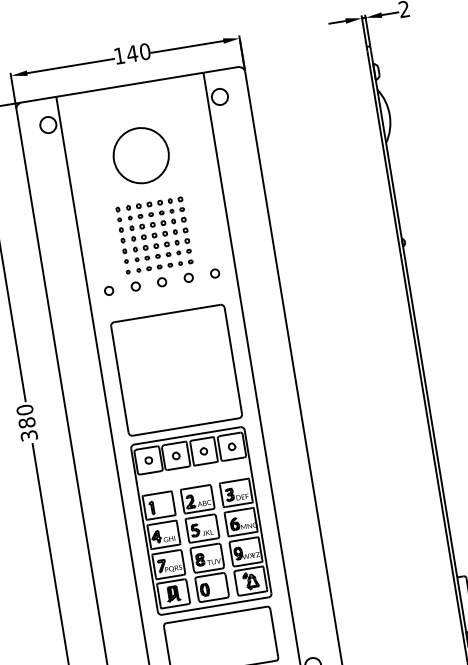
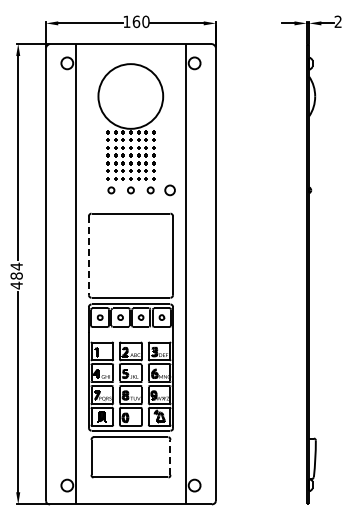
text: (132, 53) -> (136, 21), 140 -> 160
circle: (140, 155) -> (130, 96), size x1.6
circle: (215, 273) -> (170, 190), size x1.6
circle: (109, 291) -> (91, 190), removed
line: (119, 380) -> (88, 256), solid -> dashed
text: (26, 422) -> (16, 275), 380 -> 484
line: (274, 632) -> (170, 456), solid -> dashed

